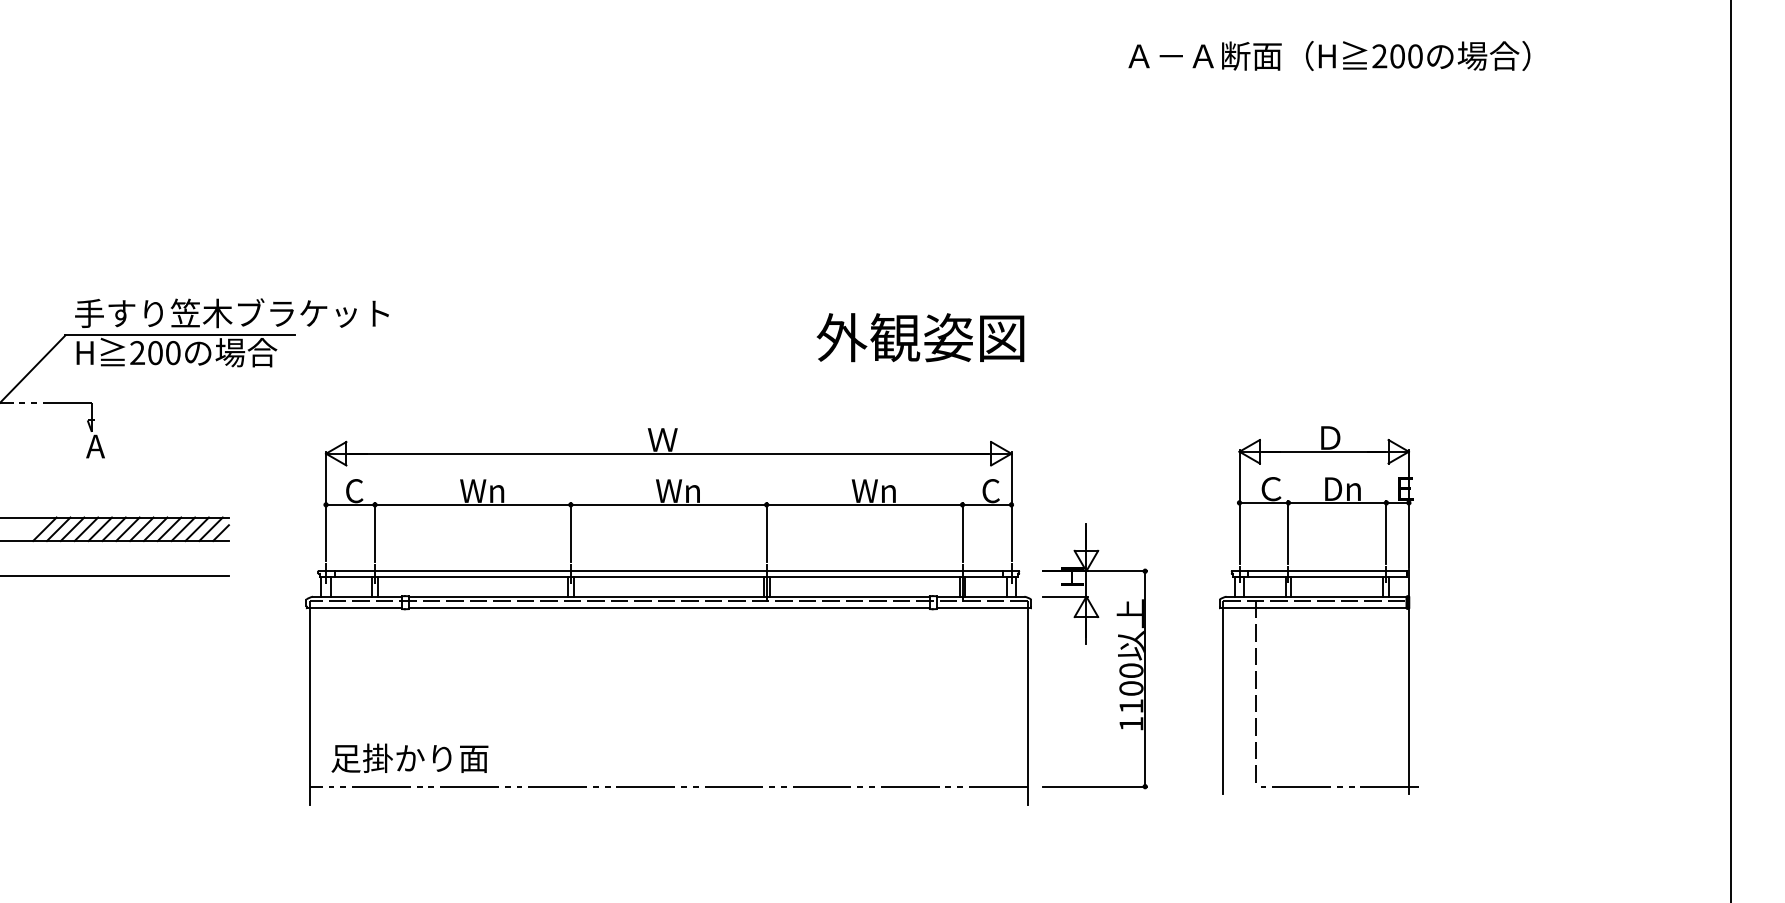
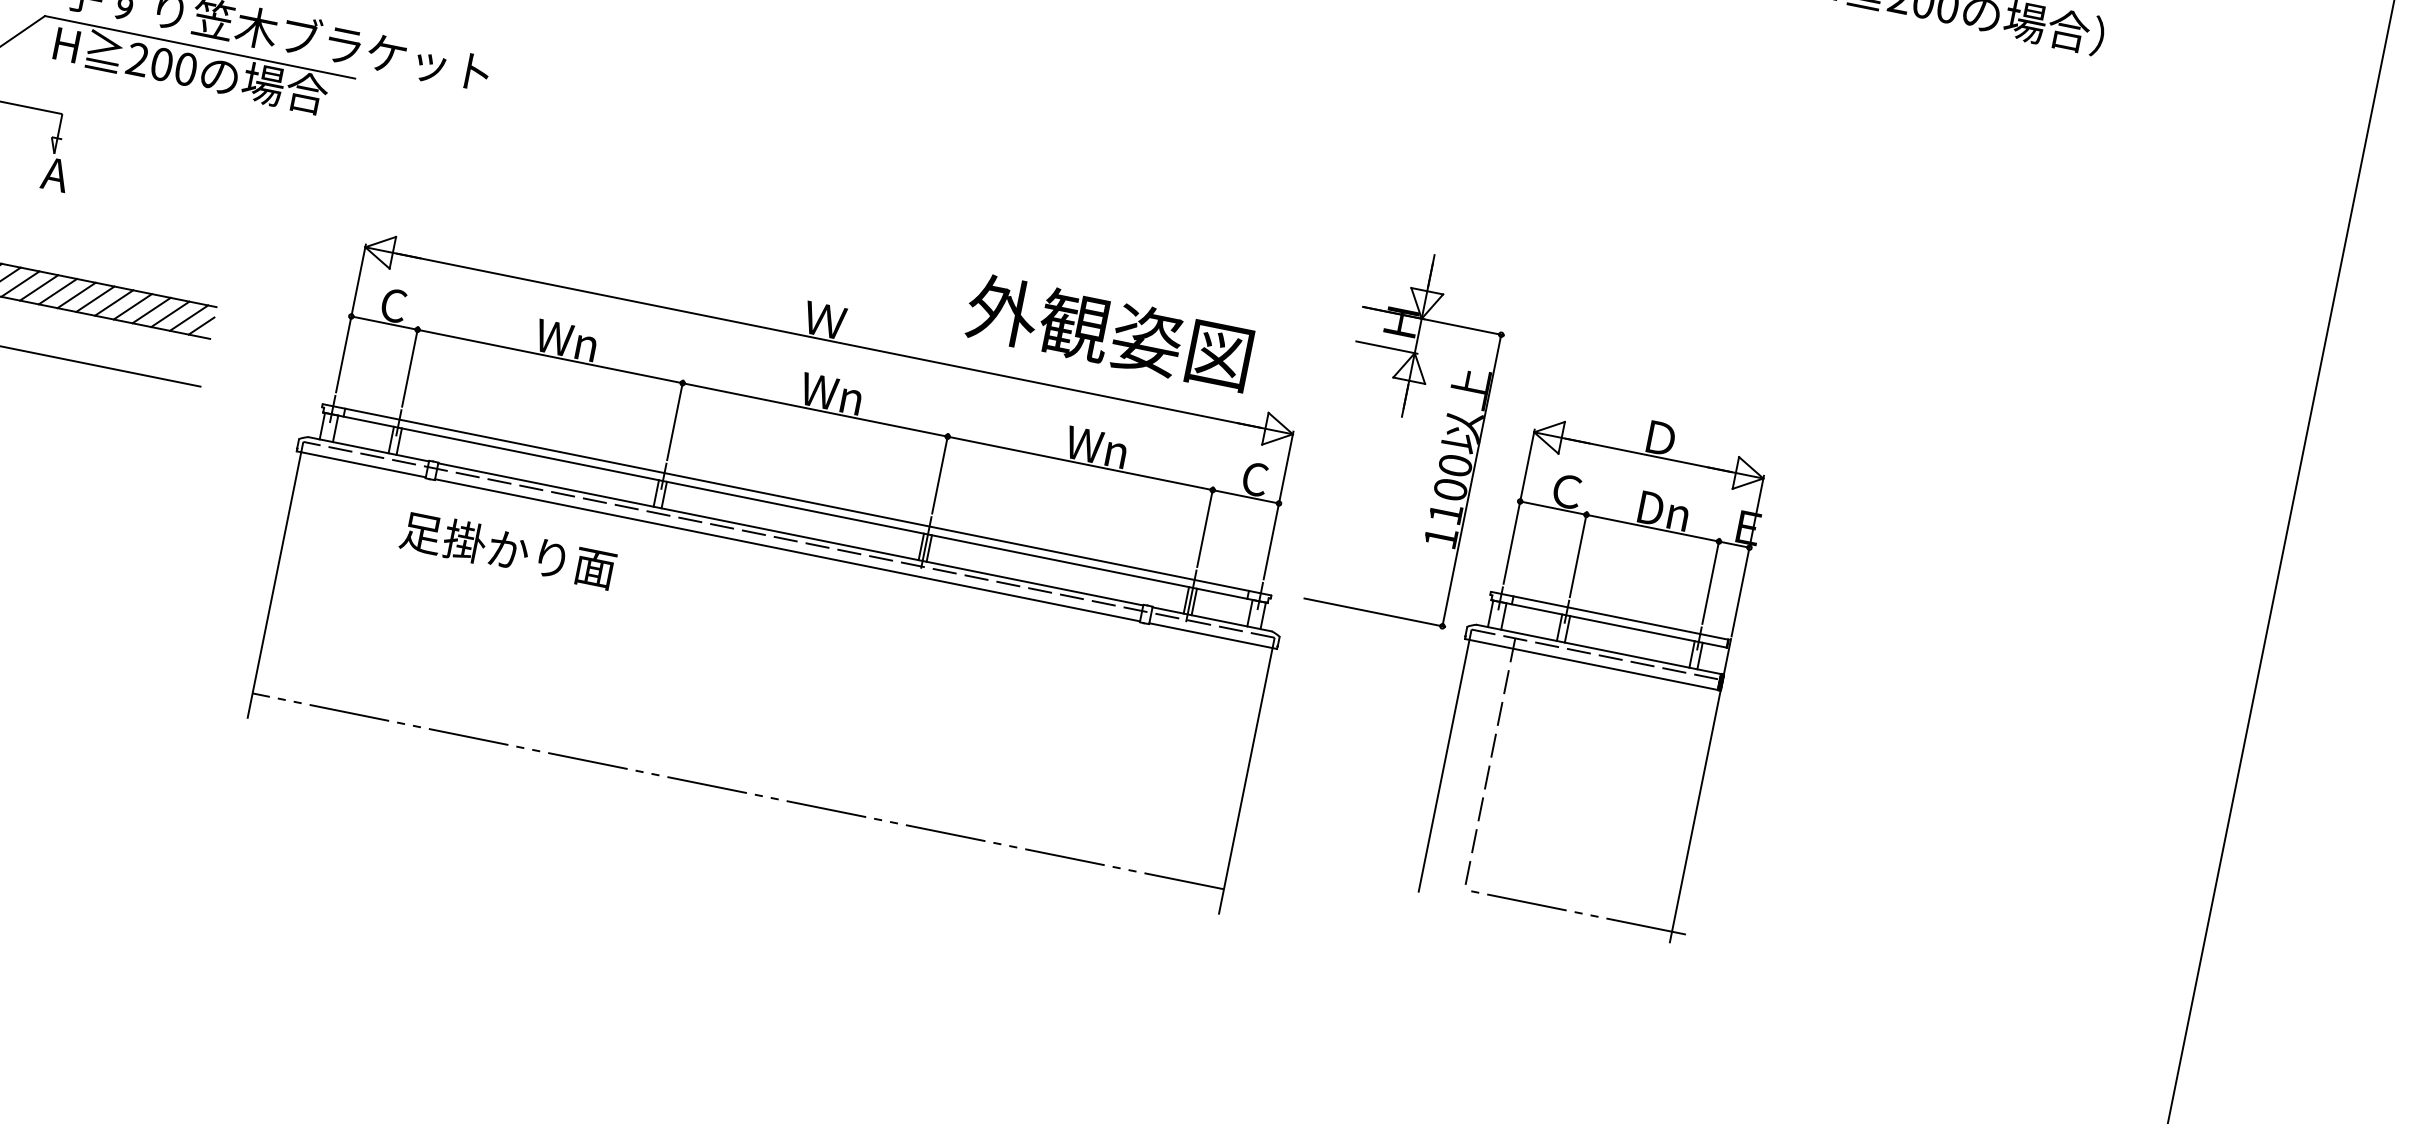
text: (920, 337) -> (1109, 332), moved
part: (1318, 610) -> (1597, 668), moved
part: (1086, 644) -> (1401, 417), moved
text: (409, 757) -> (507, 548), moved

